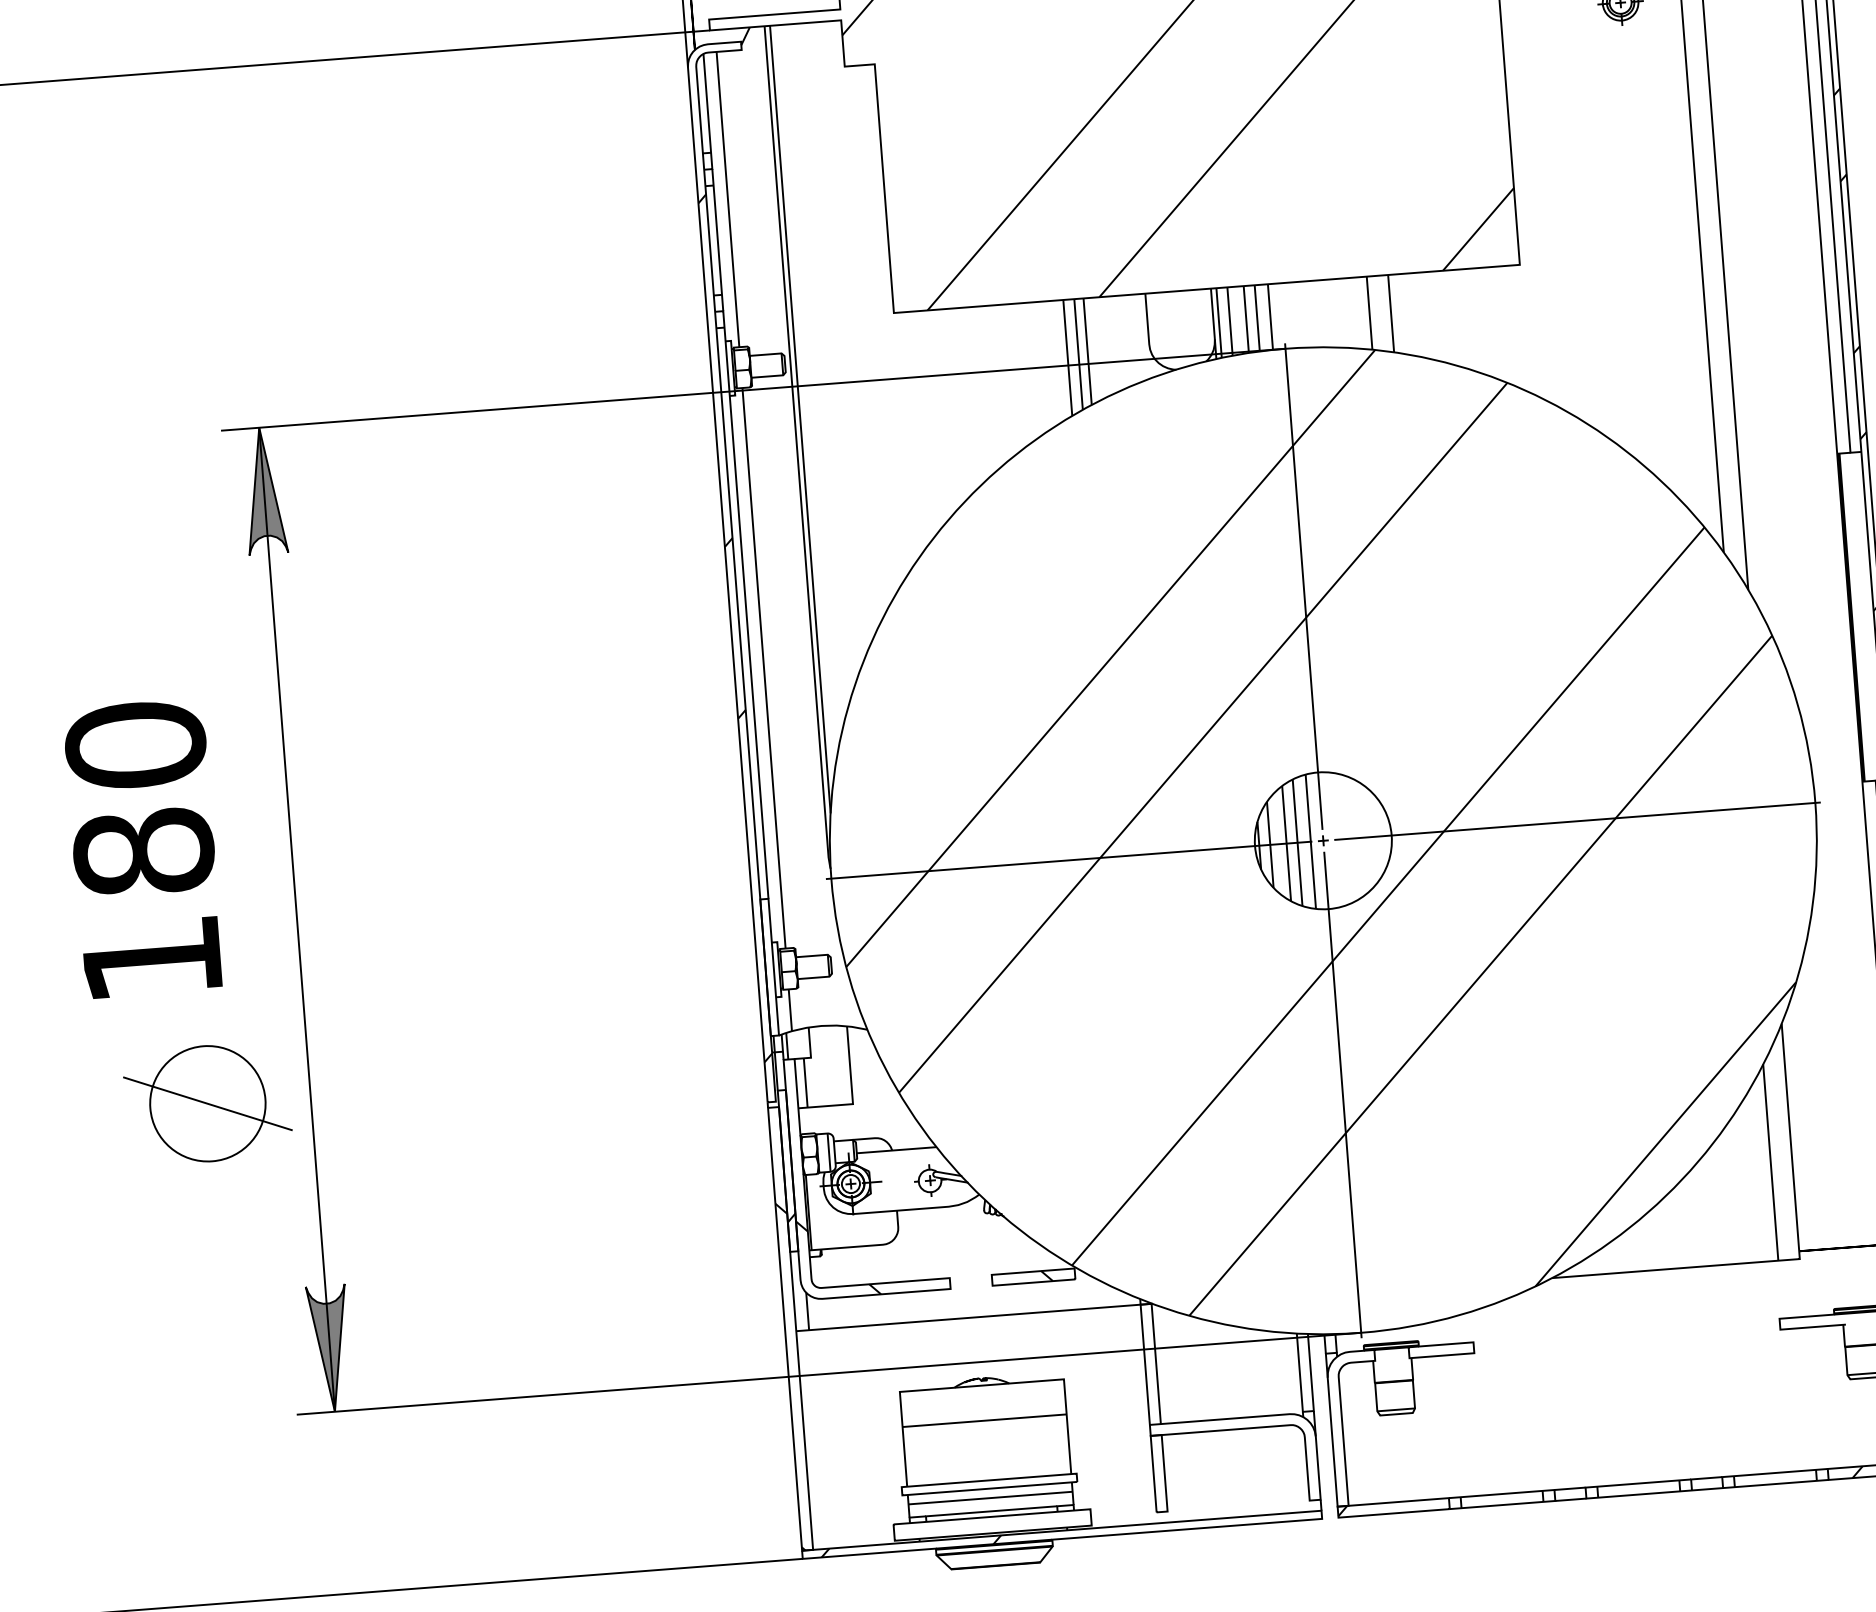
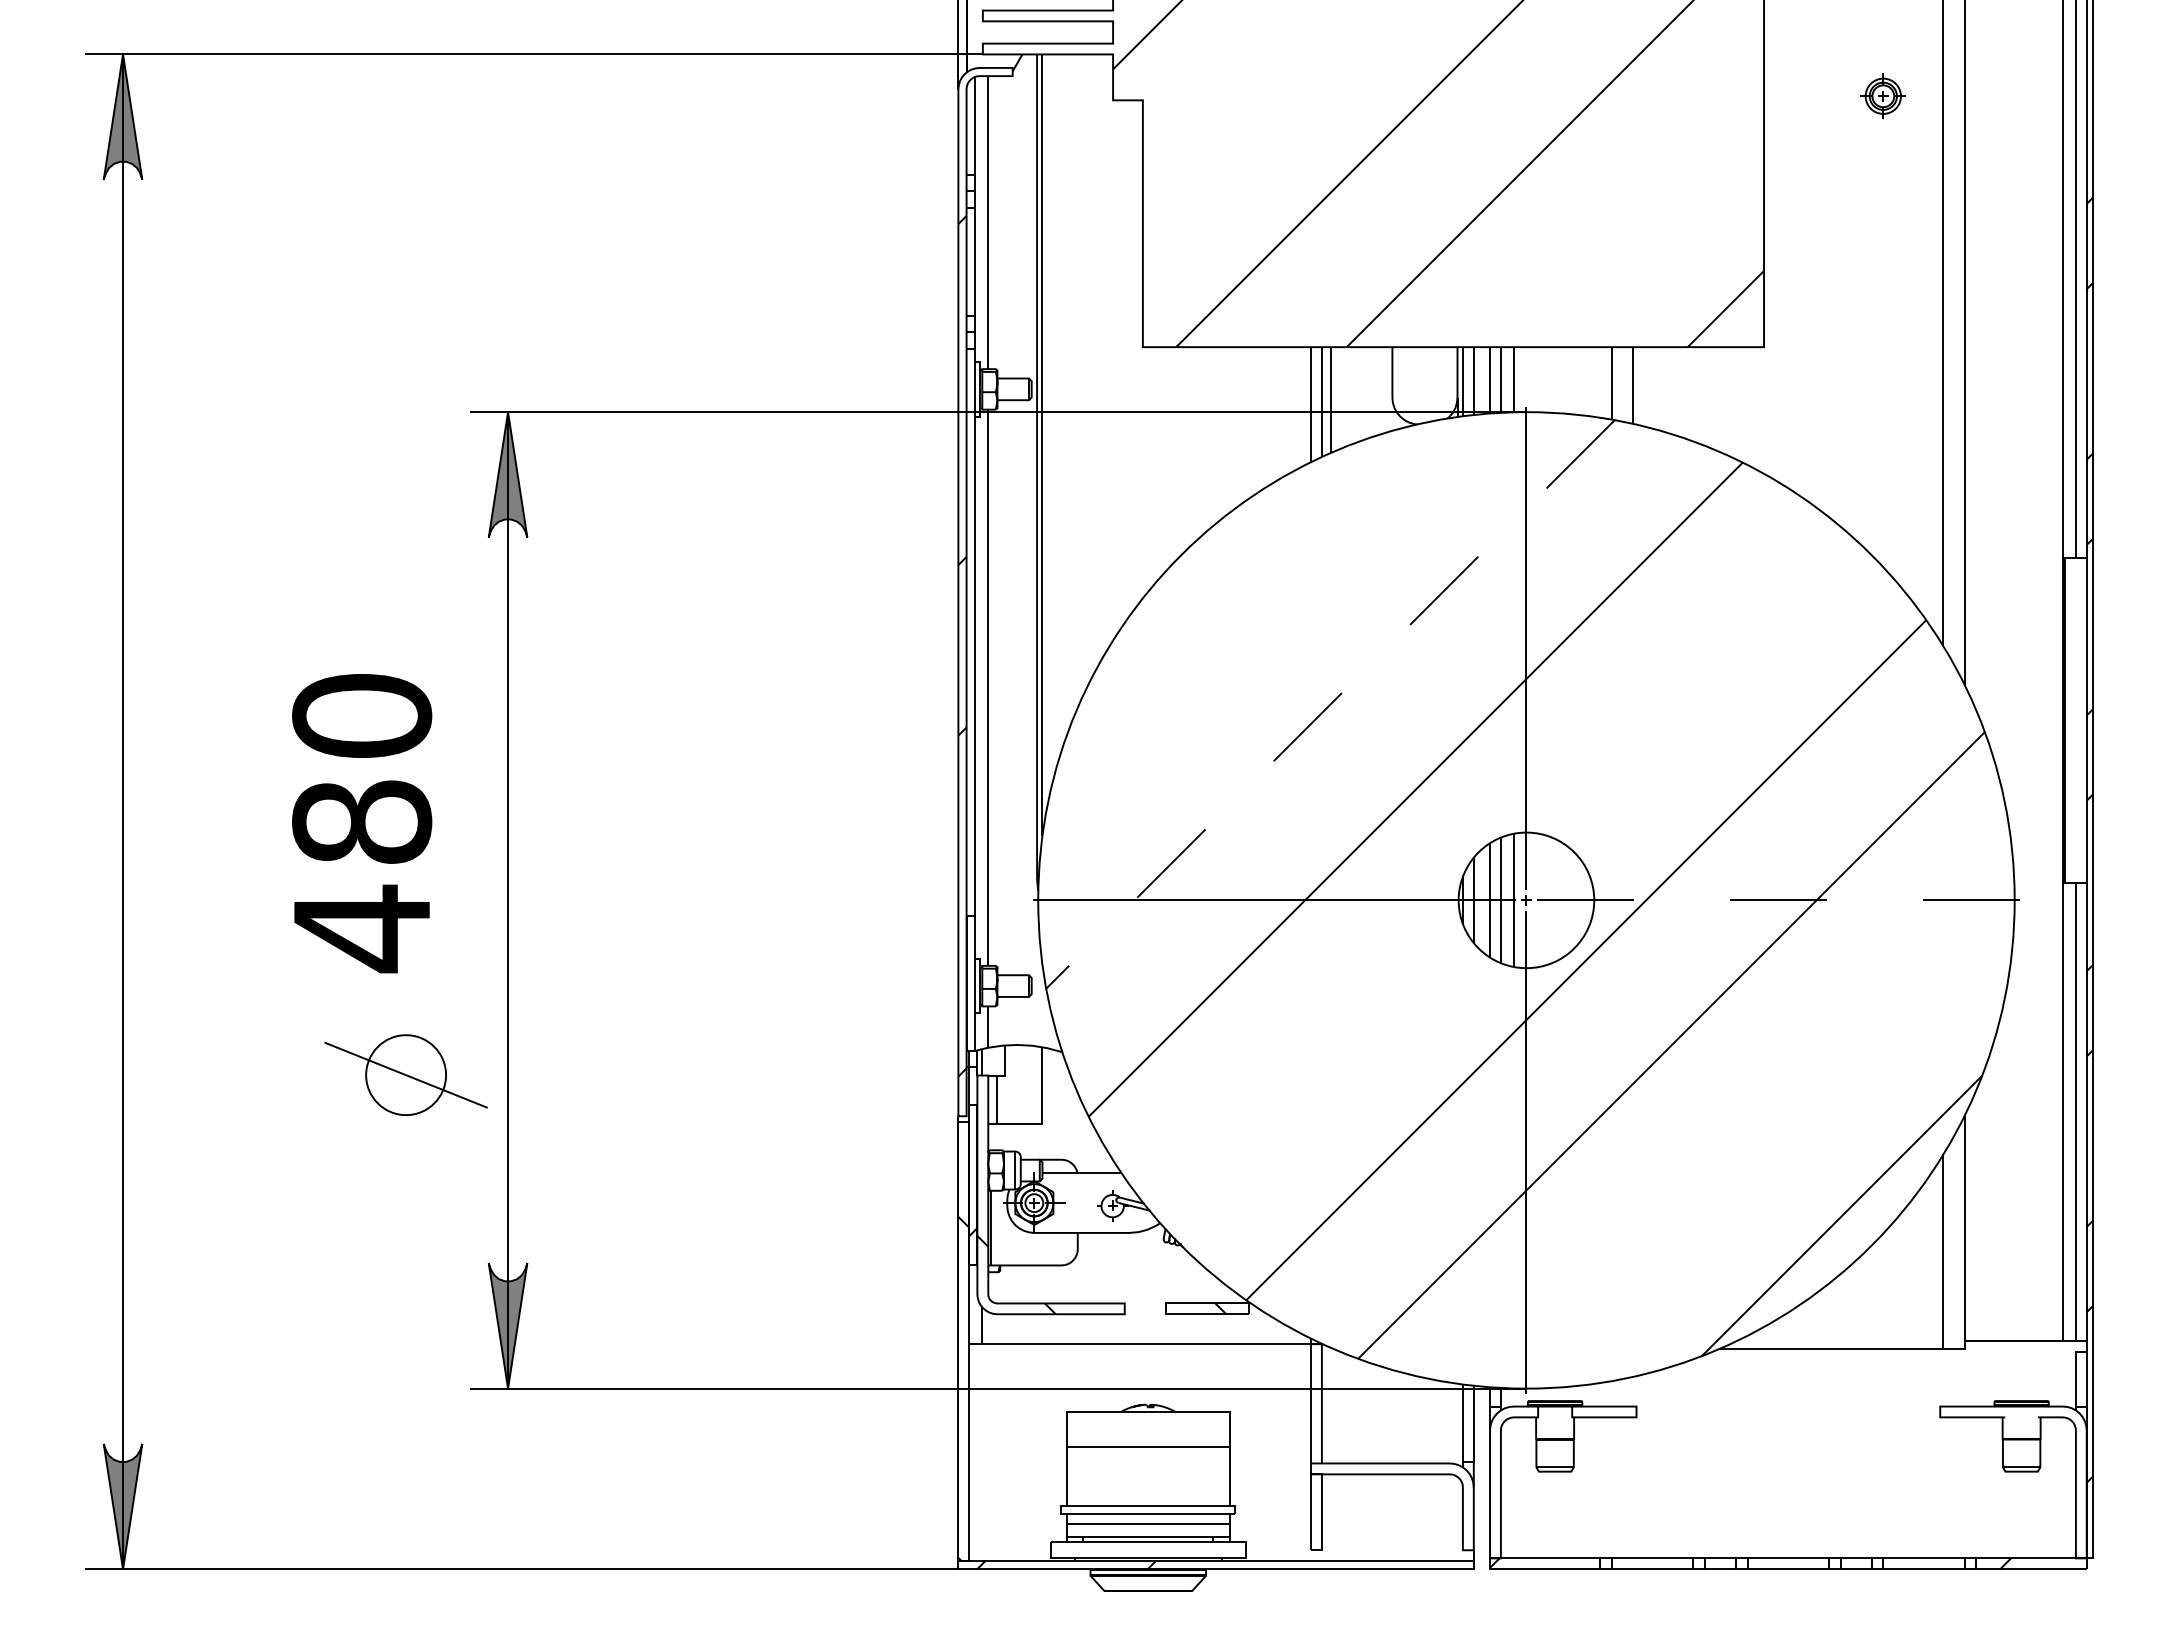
line: (1110, 658) -> (1330, 704), solid -> dashed
line: (1578, 821) -> (1779, 900), solid -> dashed
text: (151, 959) -> (361, 928), 180 -> 480
circle: (208, 1104) -> (406, 1075), size x0.7

